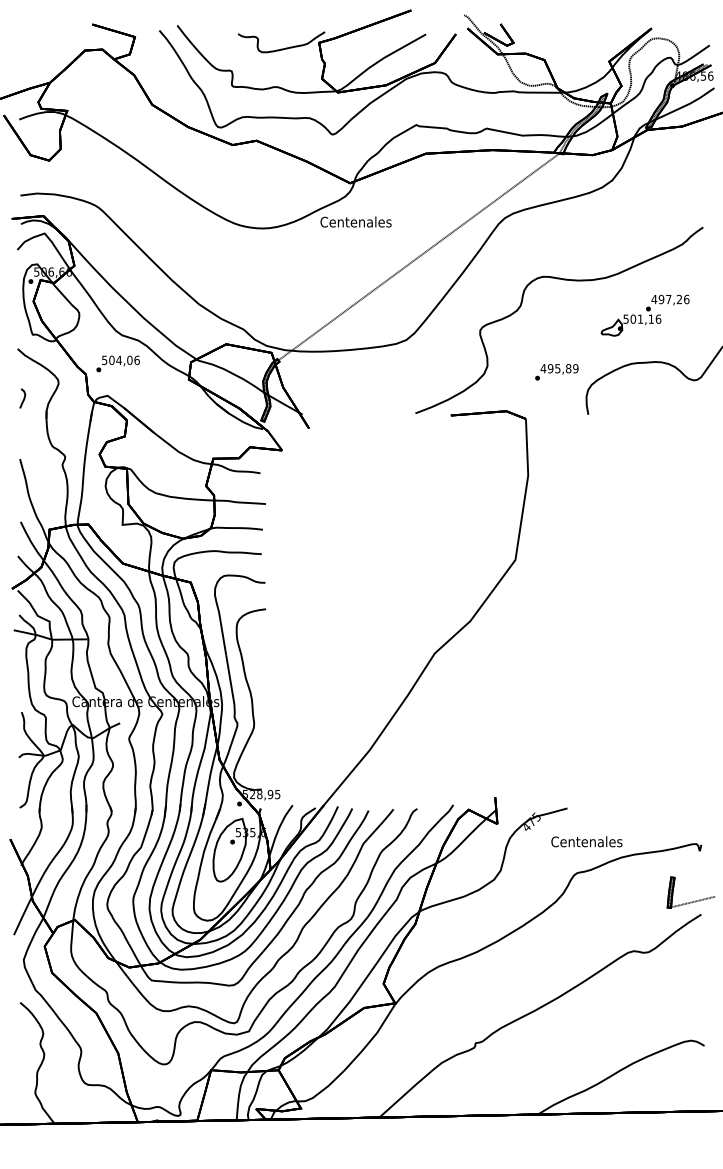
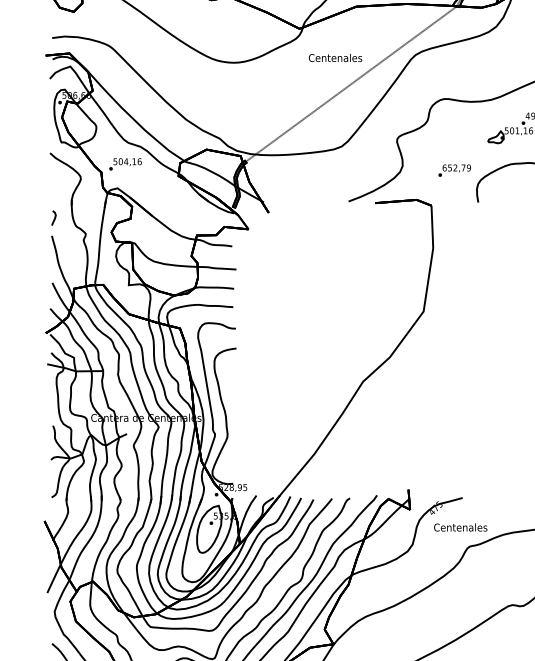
text: (355, 221) -> (335, 57), moved
text: (129, 359) -> (134, 161), 504,06 -> 504,16
text: (555, 368) -> (453, 167), 495,89 -> 652,79
curve: (23, 398) -> (54, 218), moved
text: (586, 841) -> (460, 527), moved

